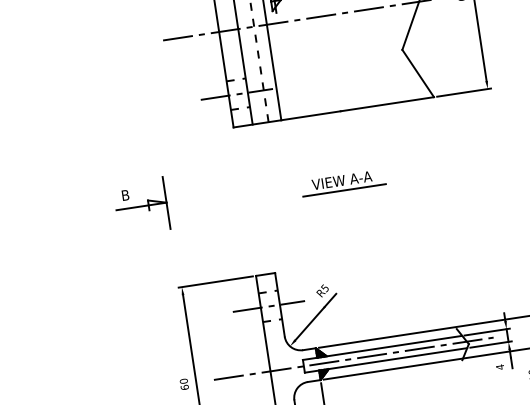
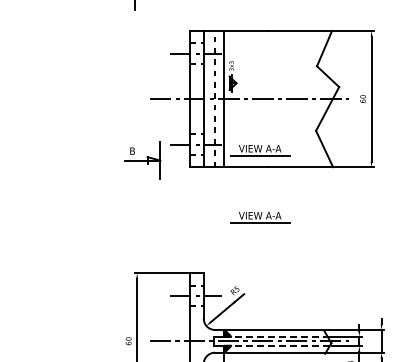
part: (328, 89) -> (260, 150), added
part: (141, 206) -> (142, 160), moved
line: (390, 346) -> (276, 336), solid -> dashed
line: (393, 358) -> (277, 345), solid -> dashed

